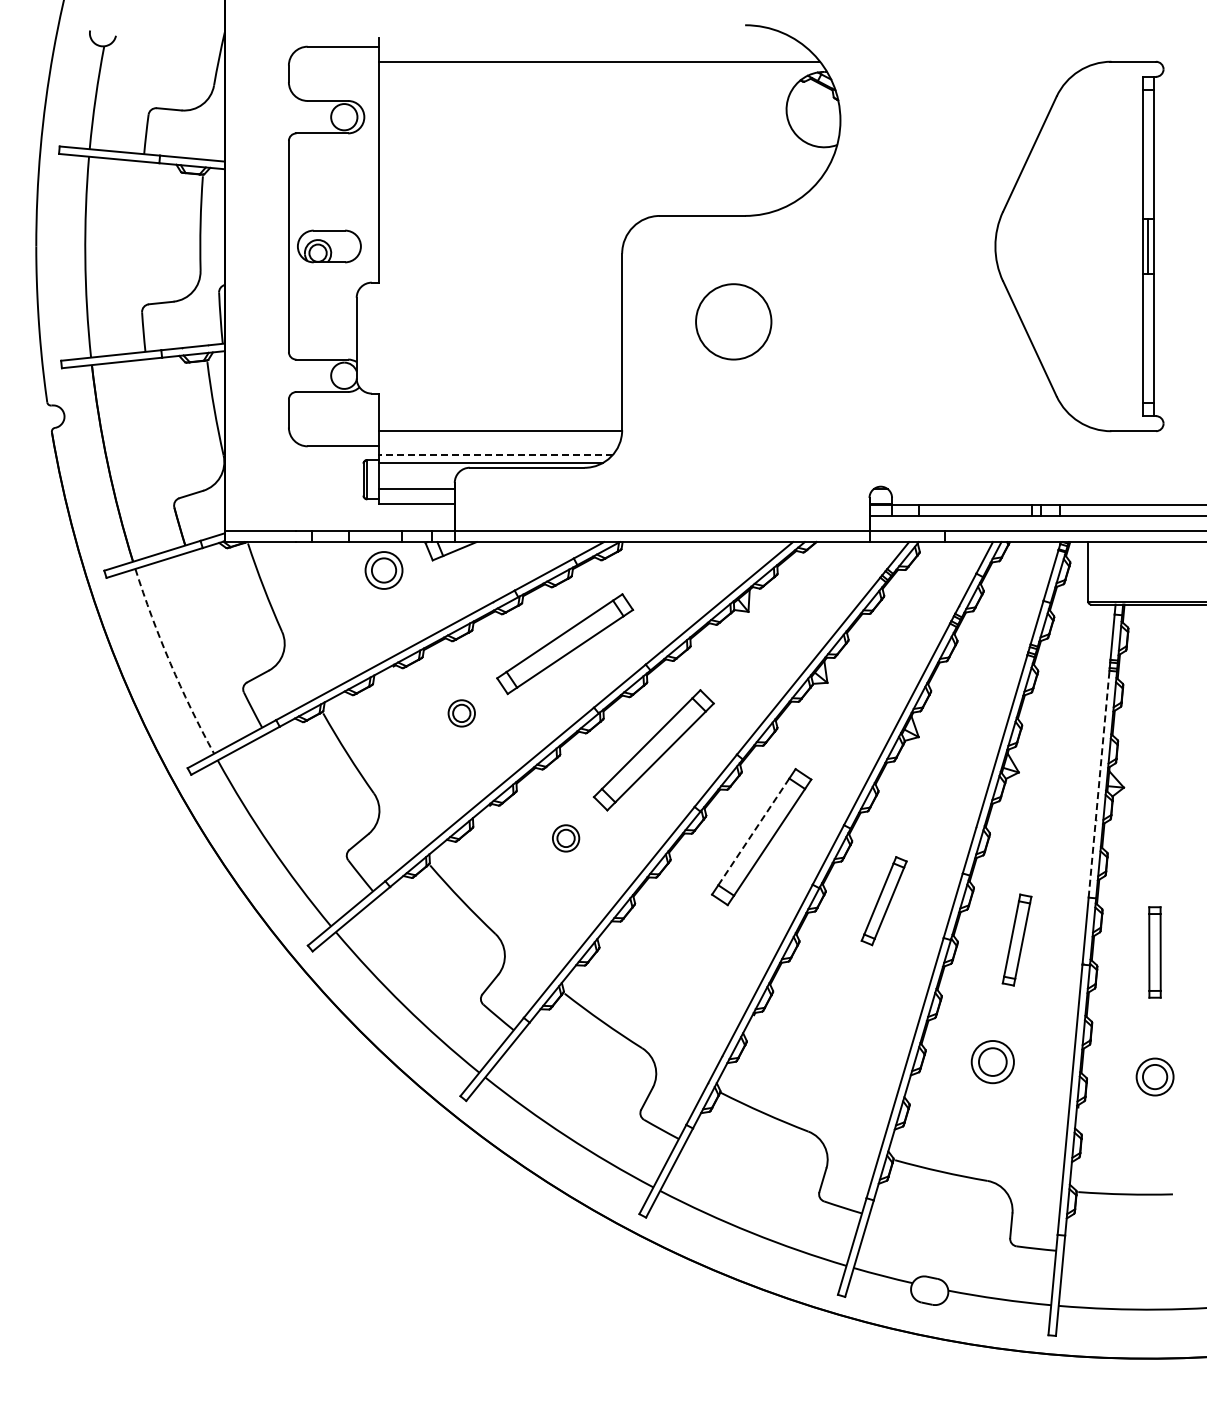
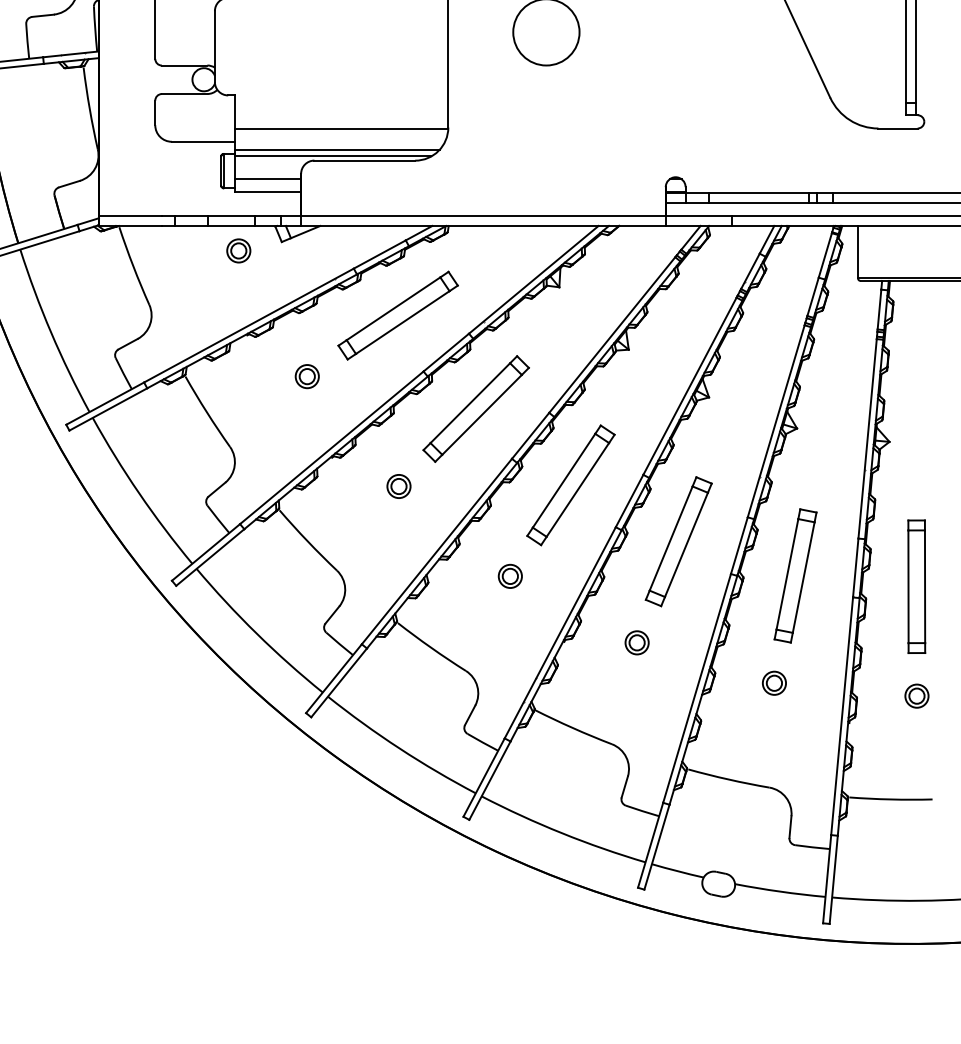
line: (495, 455) -> (336, 149), dashed -> solid
part: (383, 570) -> (238, 250), size x0.71
arc: (170, 663) -> (51, 332), dashed -> solid
line: (1099, 784) -> (867, 439), dashed -> solid
line: (754, 831) -> (564, 480), dashed -> solid
part: (883, 900) -> (678, 541), size x1.67
part: (1016, 939) -> (795, 575), size x1.67
part: (692, 940) -> (510, 576), added
part: (1154, 952) -> (916, 586), size x1.67
part: (836, 1016) -> (636, 643), added
part: (993, 1062) -> (774, 683), size x0.62
part: (1155, 1076) -> (917, 695), size x0.71

